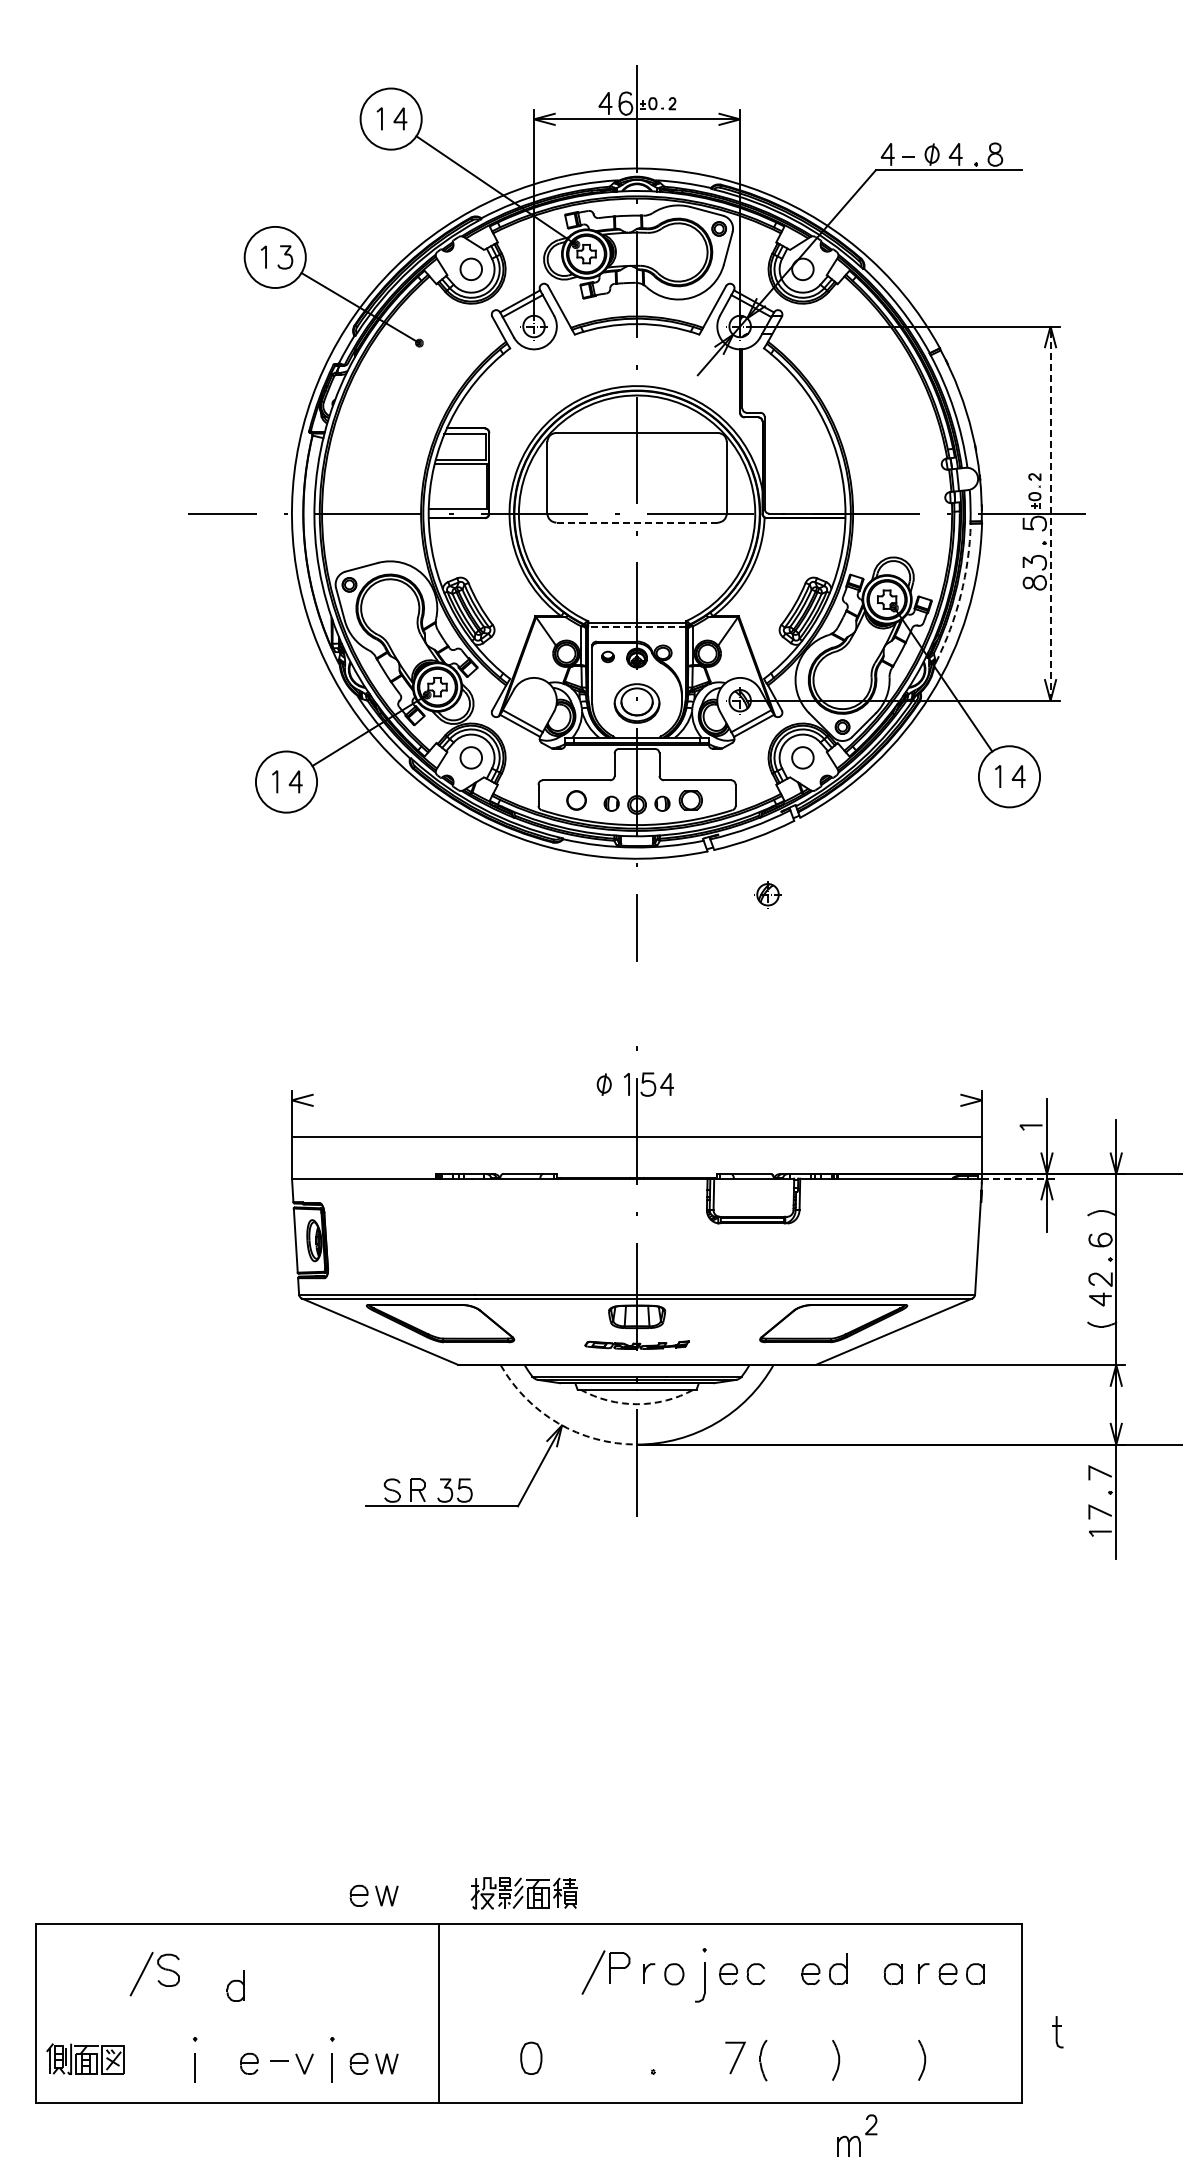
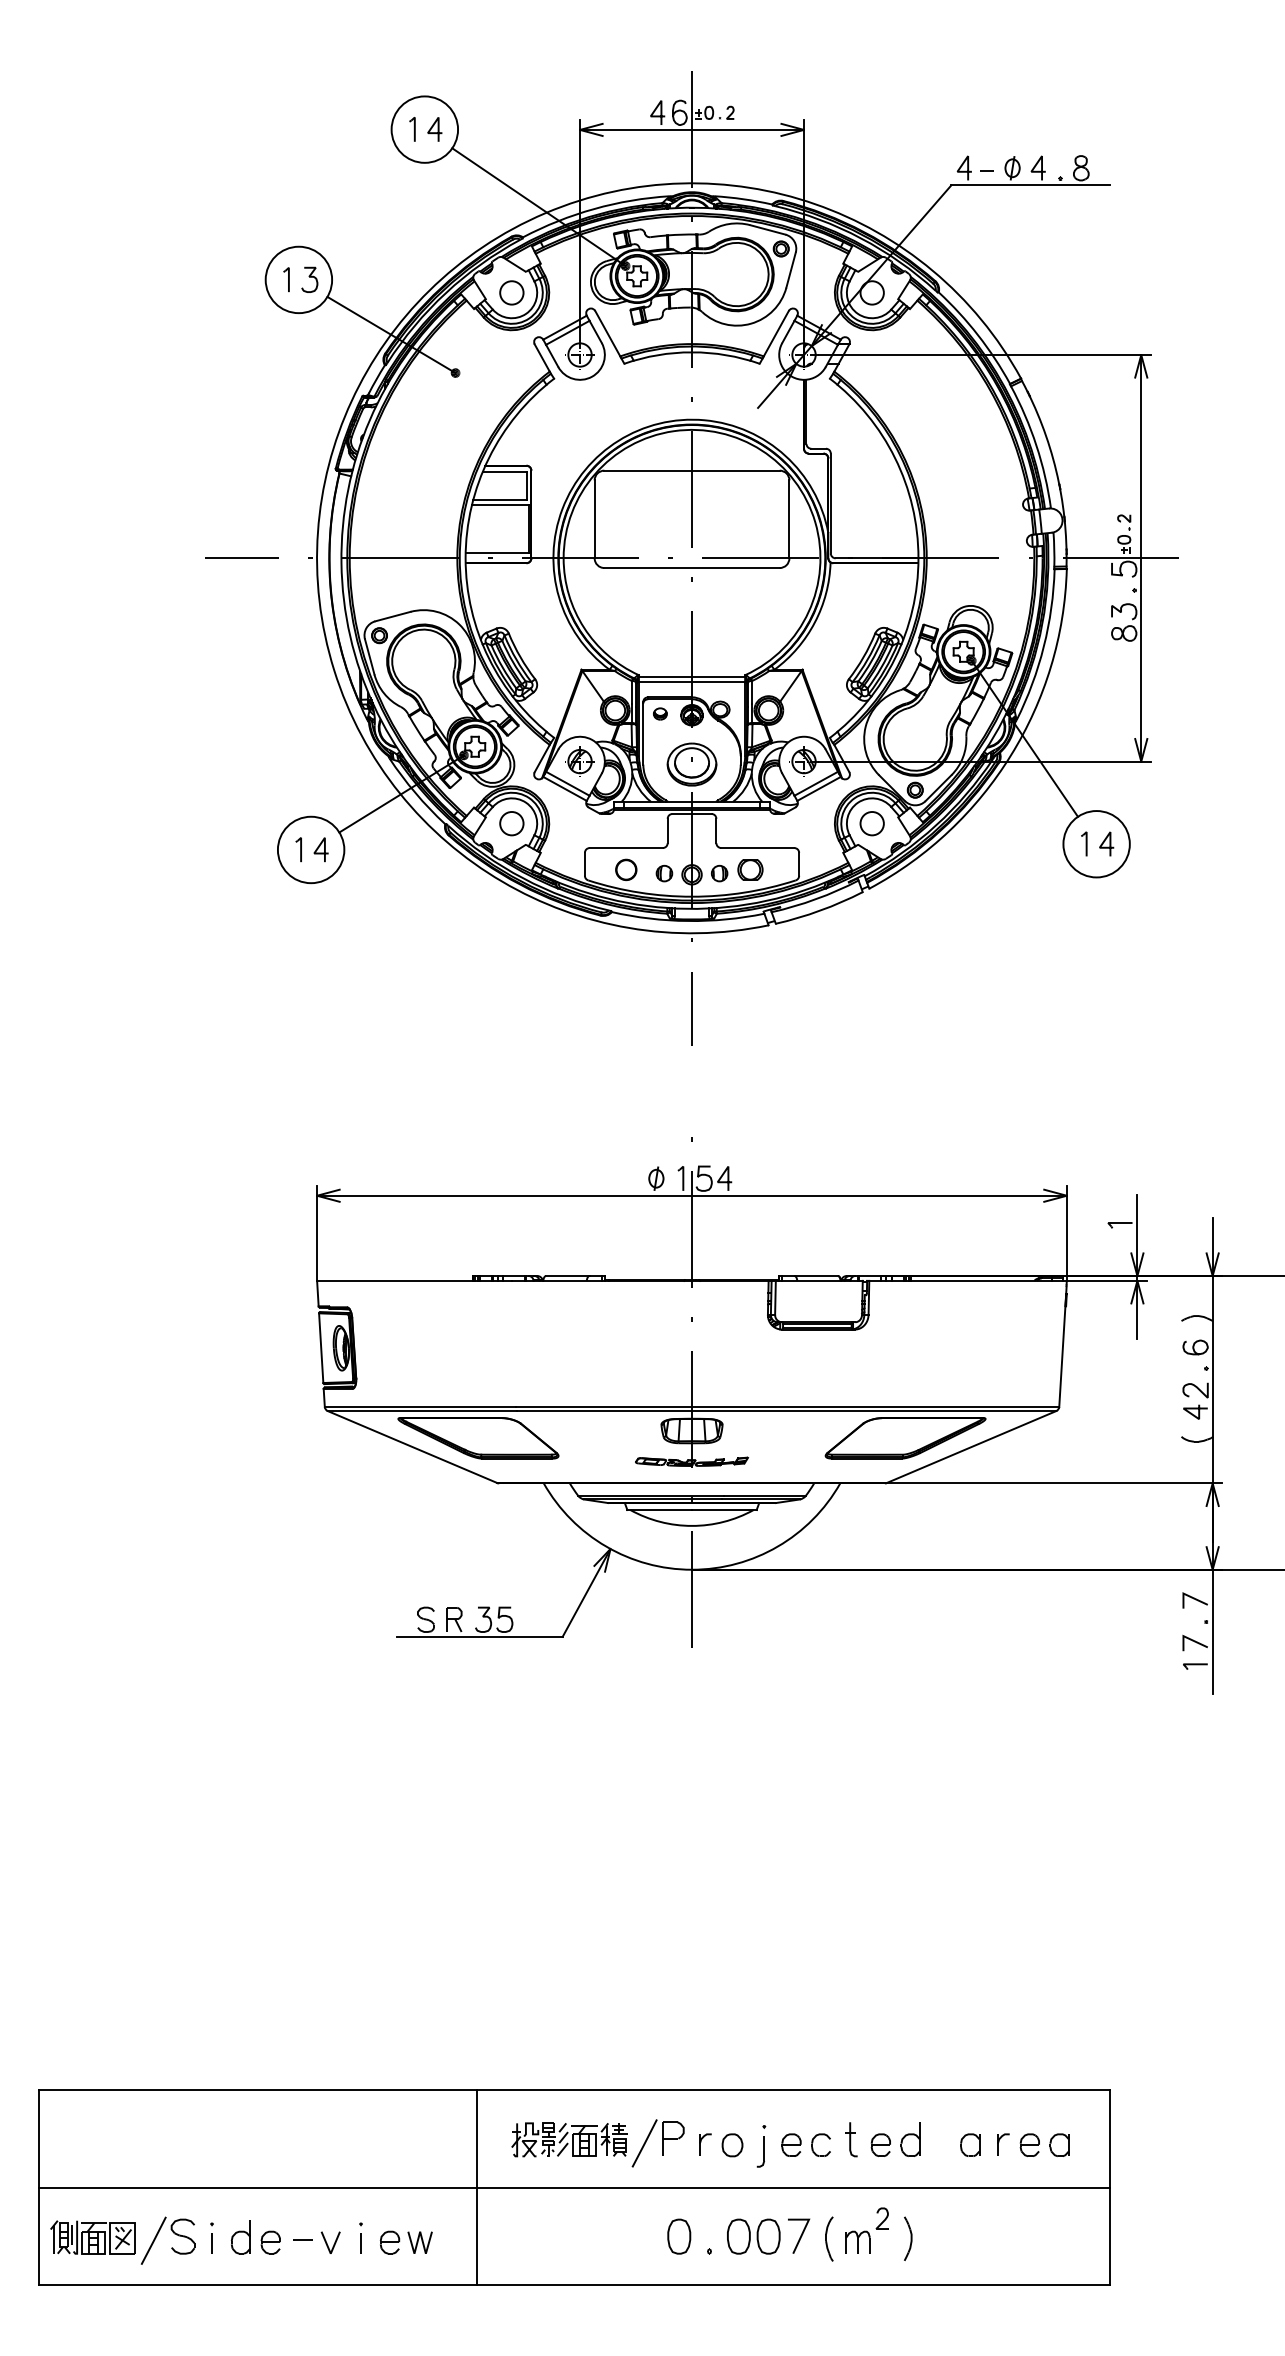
line: (1050, 513) -> (1141, 558), dashed -> solid
line: (637, 522) -> (692, 567), dashed -> solid
arc: (960, 595) -> (1043, 647), dashed -> solid
line: (637, 627) -> (692, 682), dashed -> solid
part: (767, 894) -> (579, 761), moved
line: (637, 1137) -> (692, 1195), moved
line: (1019, 1178) -> (1107, 1280), dashed -> solid
arc: (637, 1404) -> (692, 1526), dashed -> solid
arc: (558, 1423) -> (606, 1546), dashed -> solid
part: (523, 1893) -> (568, 2140), moved
part: (373, 1895) -> (405, 2059), removed
part: (700, 1974) -> (760, 2145), size x0.71
part: (158, 1980) -> (172, 2247), moved
part: (235, 1985) -> (240, 2236), moved
line: (528, 2013) -> (574, 2187), added
part: (1057, 2032) -> (851, 2140), moved
part: (531, 2057) -> (679, 2235), moved
part: (693, 2057) -> (753, 2235), added
part: (195, 2059) -> (212, 2237), size x0.62
part: (332, 2059) -> (361, 2237), size x0.62
part: (922, 2060) -> (1002, 2238), removed
part: (857, 2135) -> (867, 2230), moved

